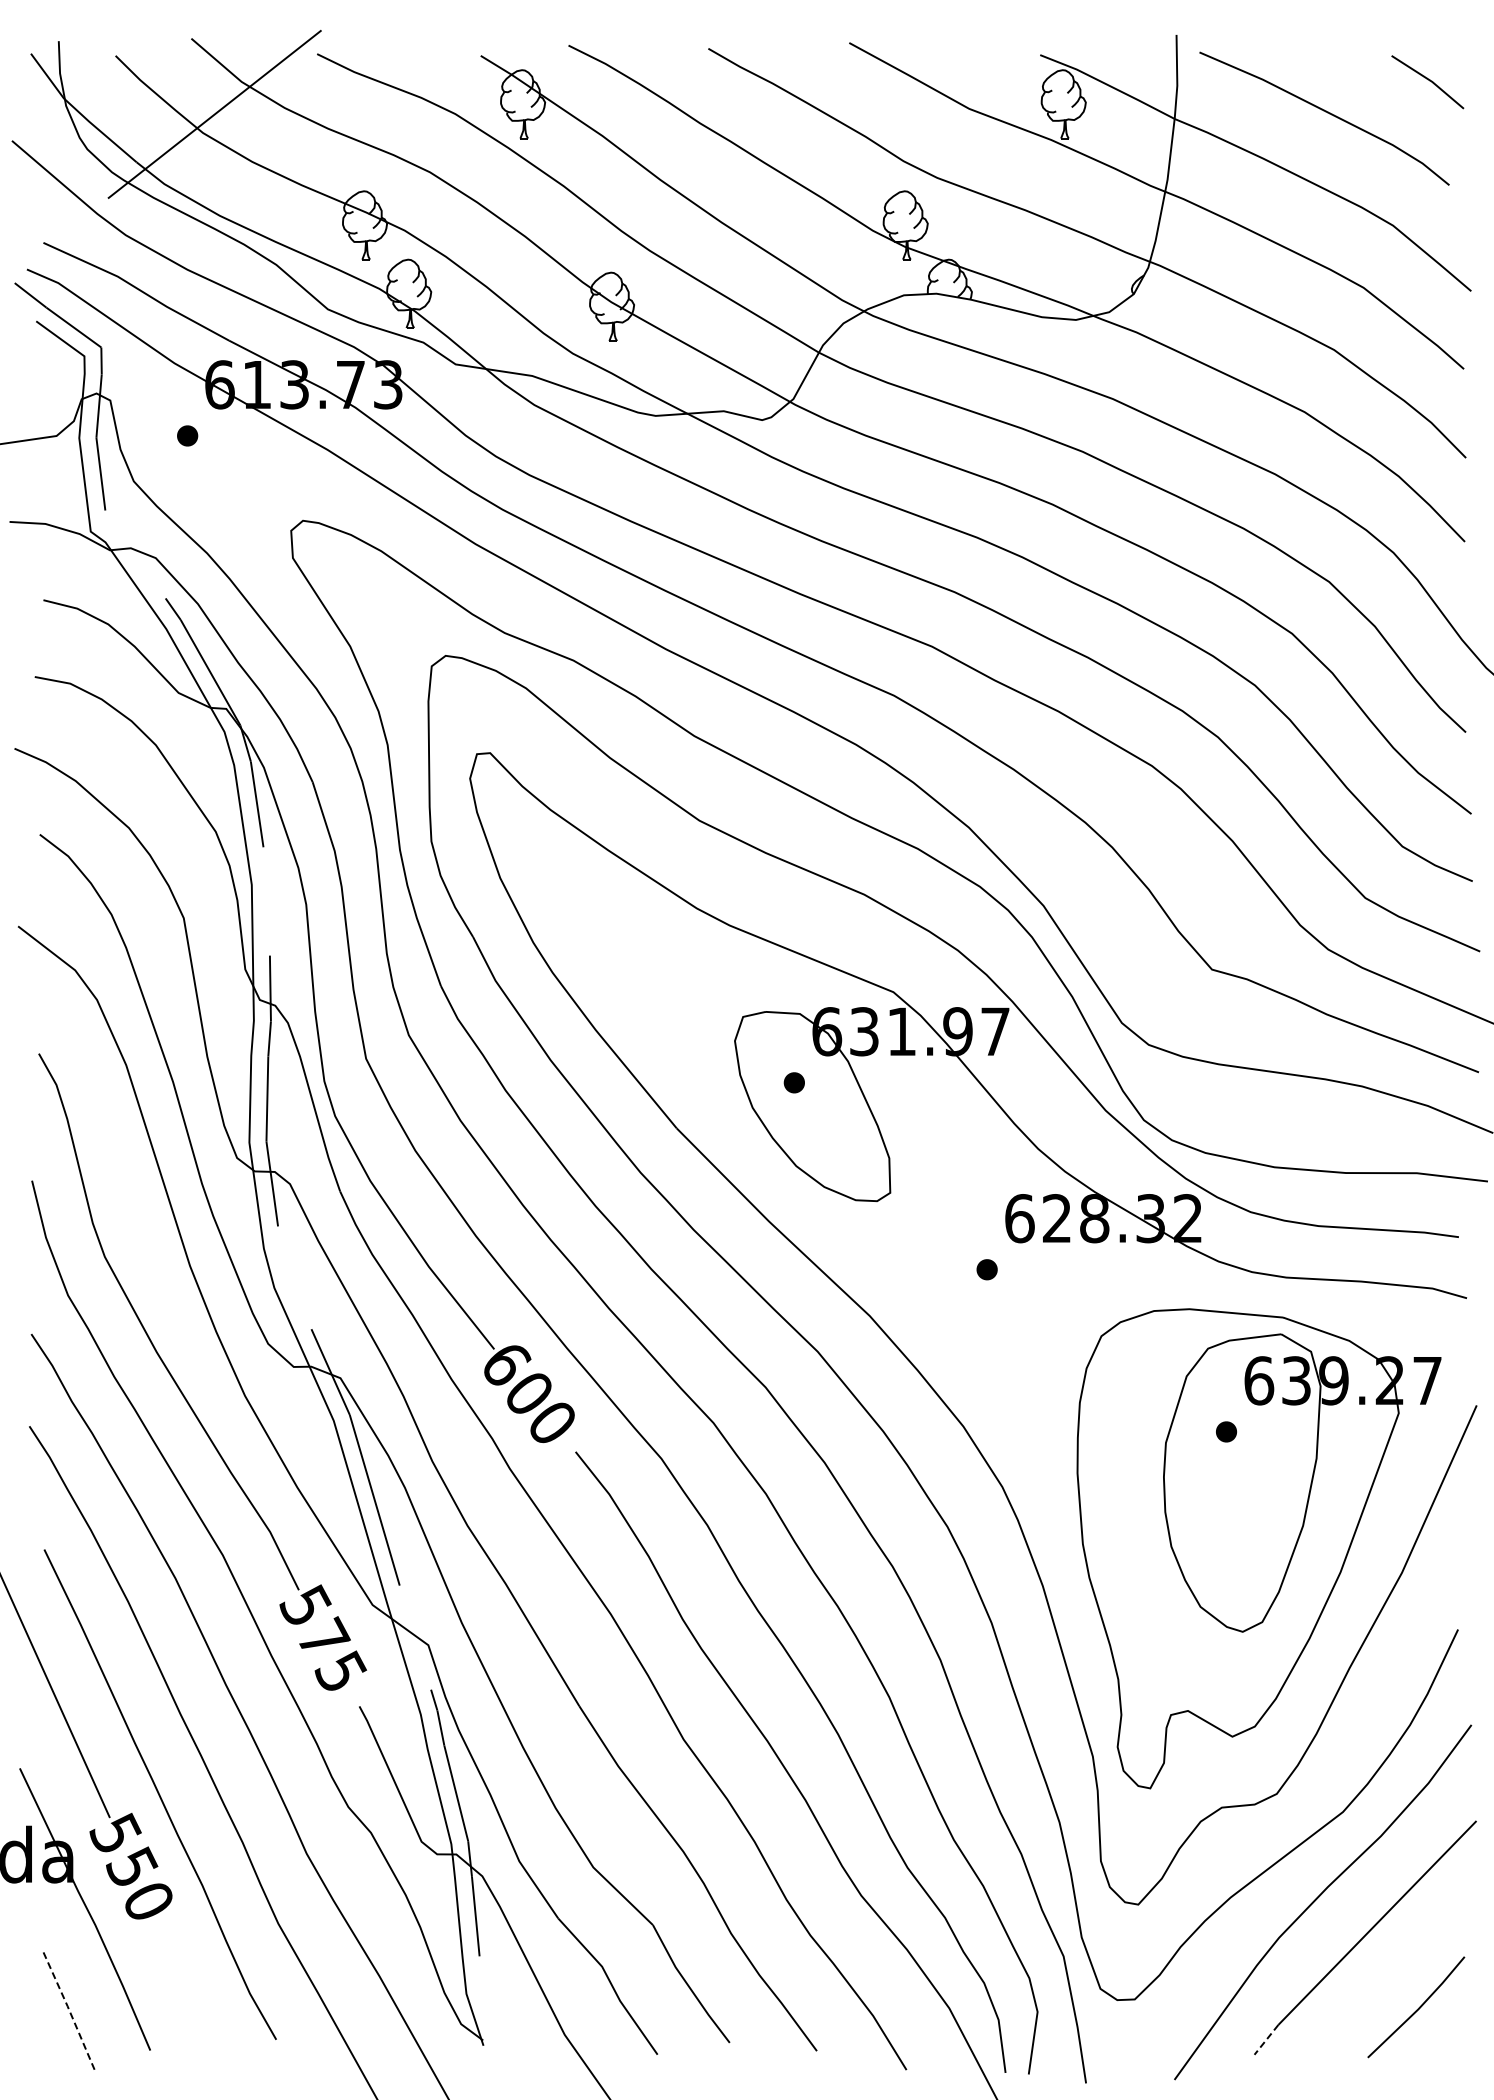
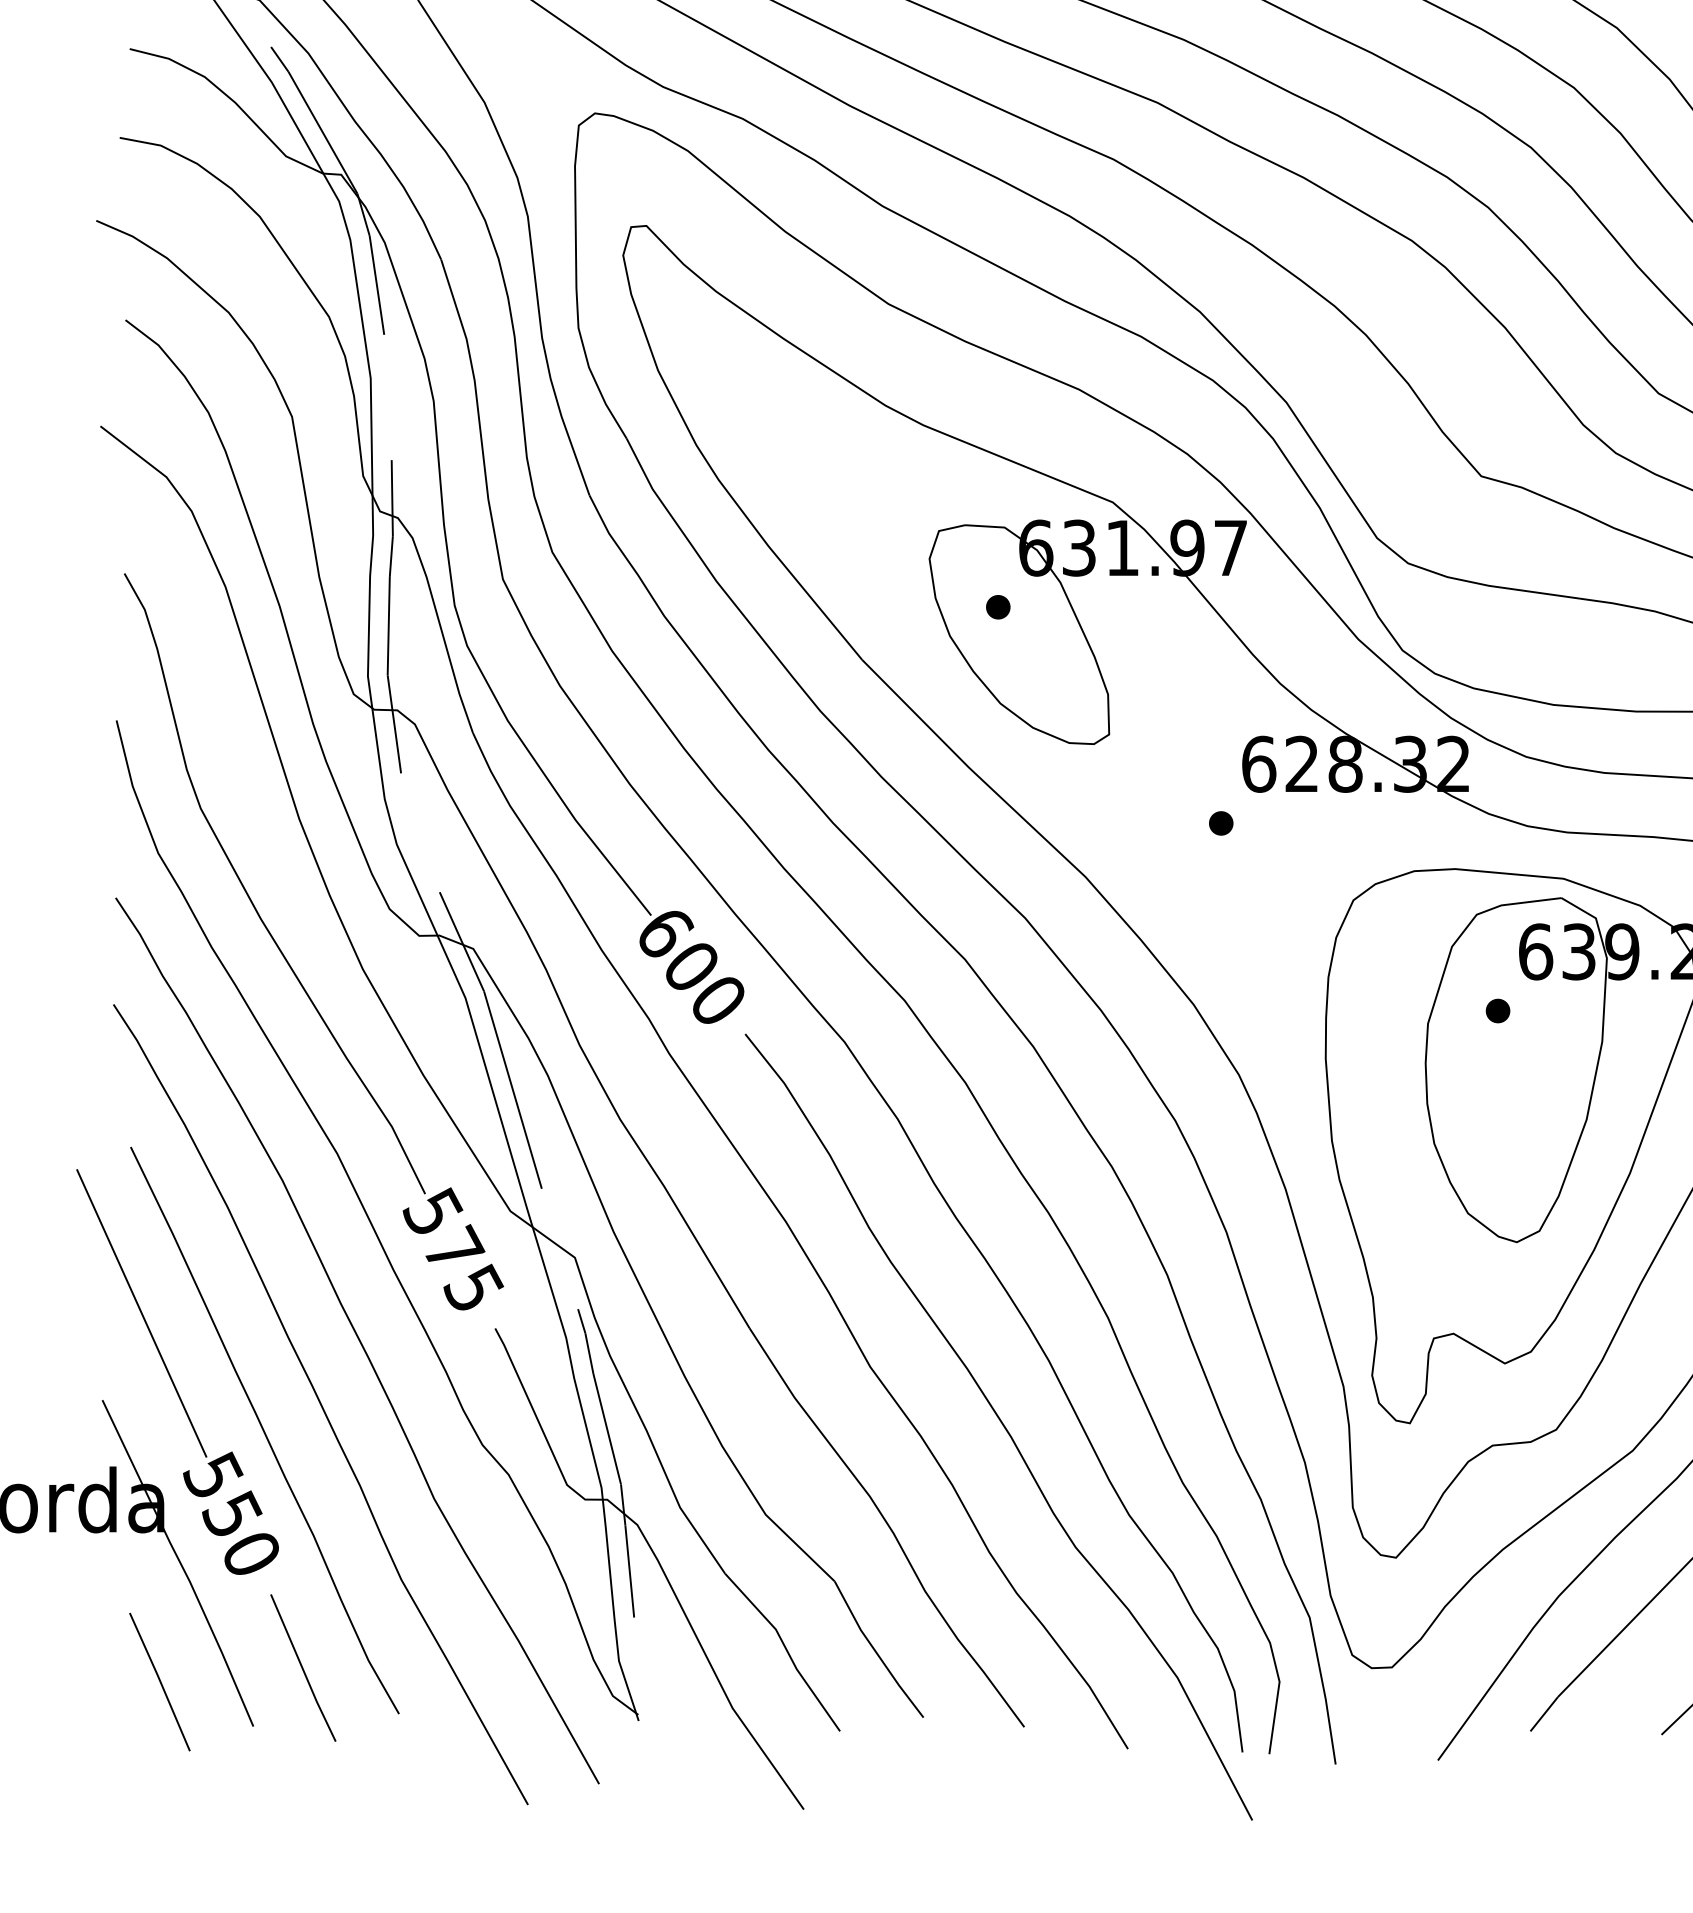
line: (193, 1999) -> (303, 1667), added
line: (69, 2011) -> (159, 1681), dashed -> solid
line: (1266, 2040) -> (1544, 1714), dashed -> solid

